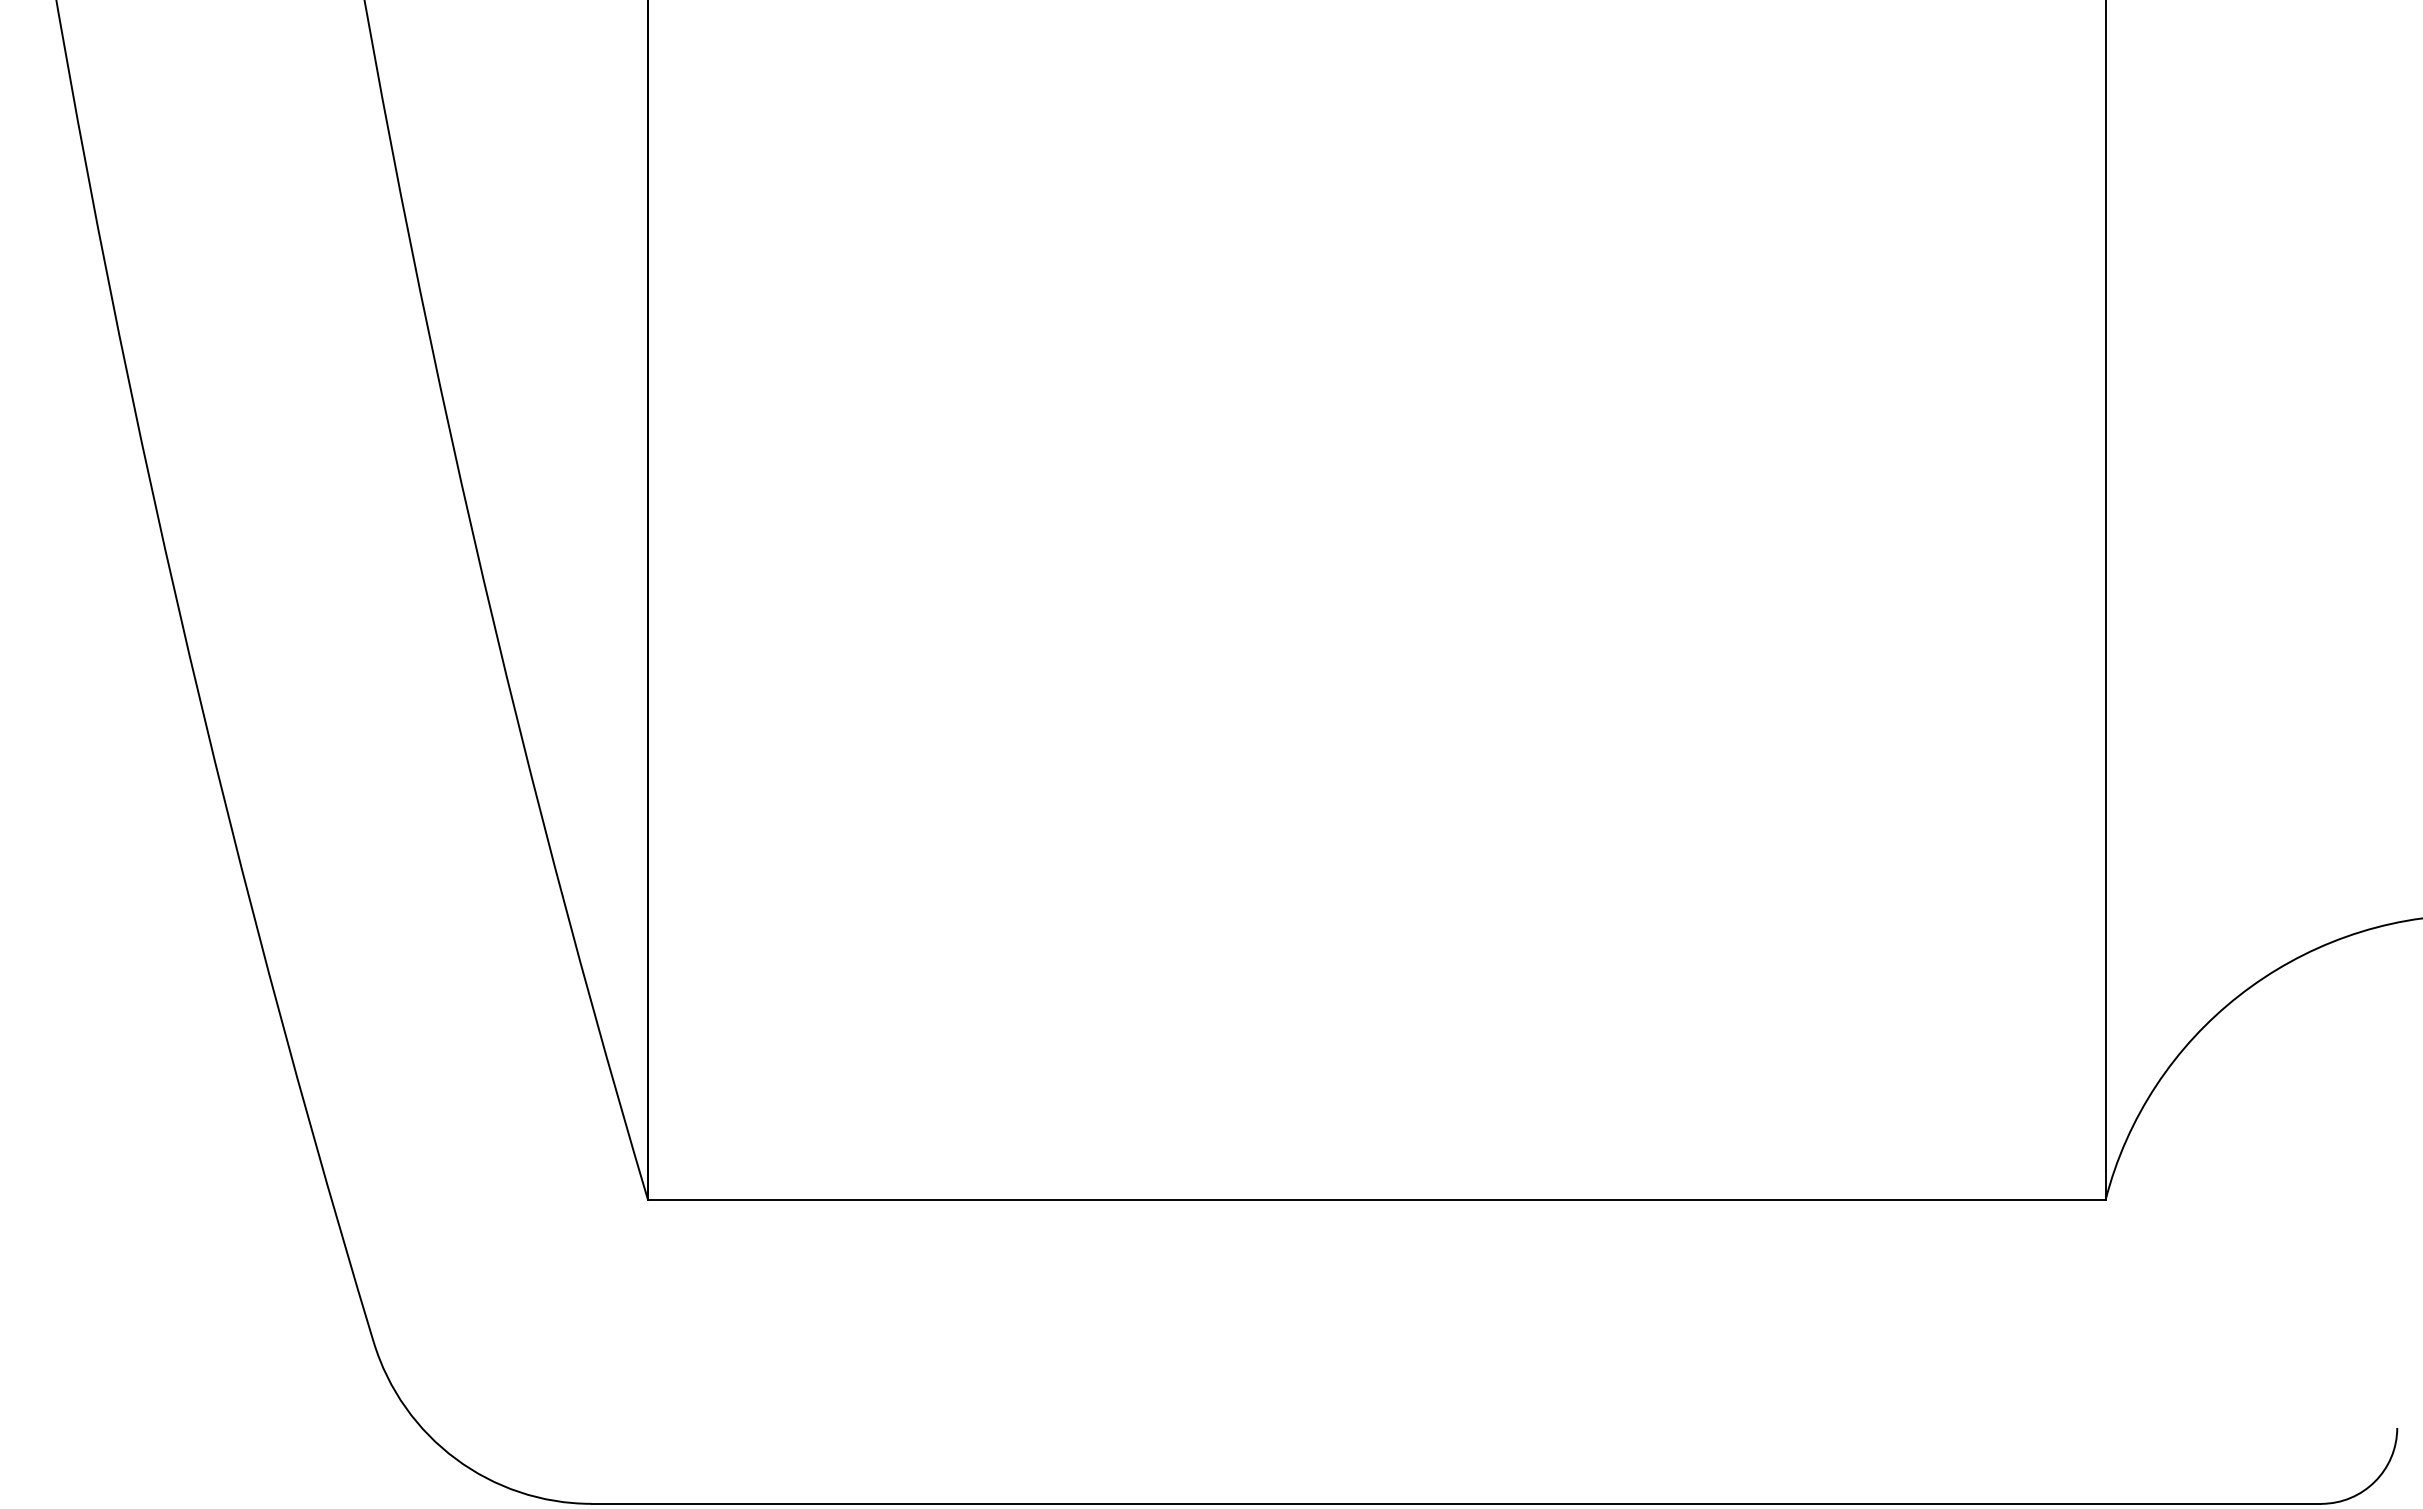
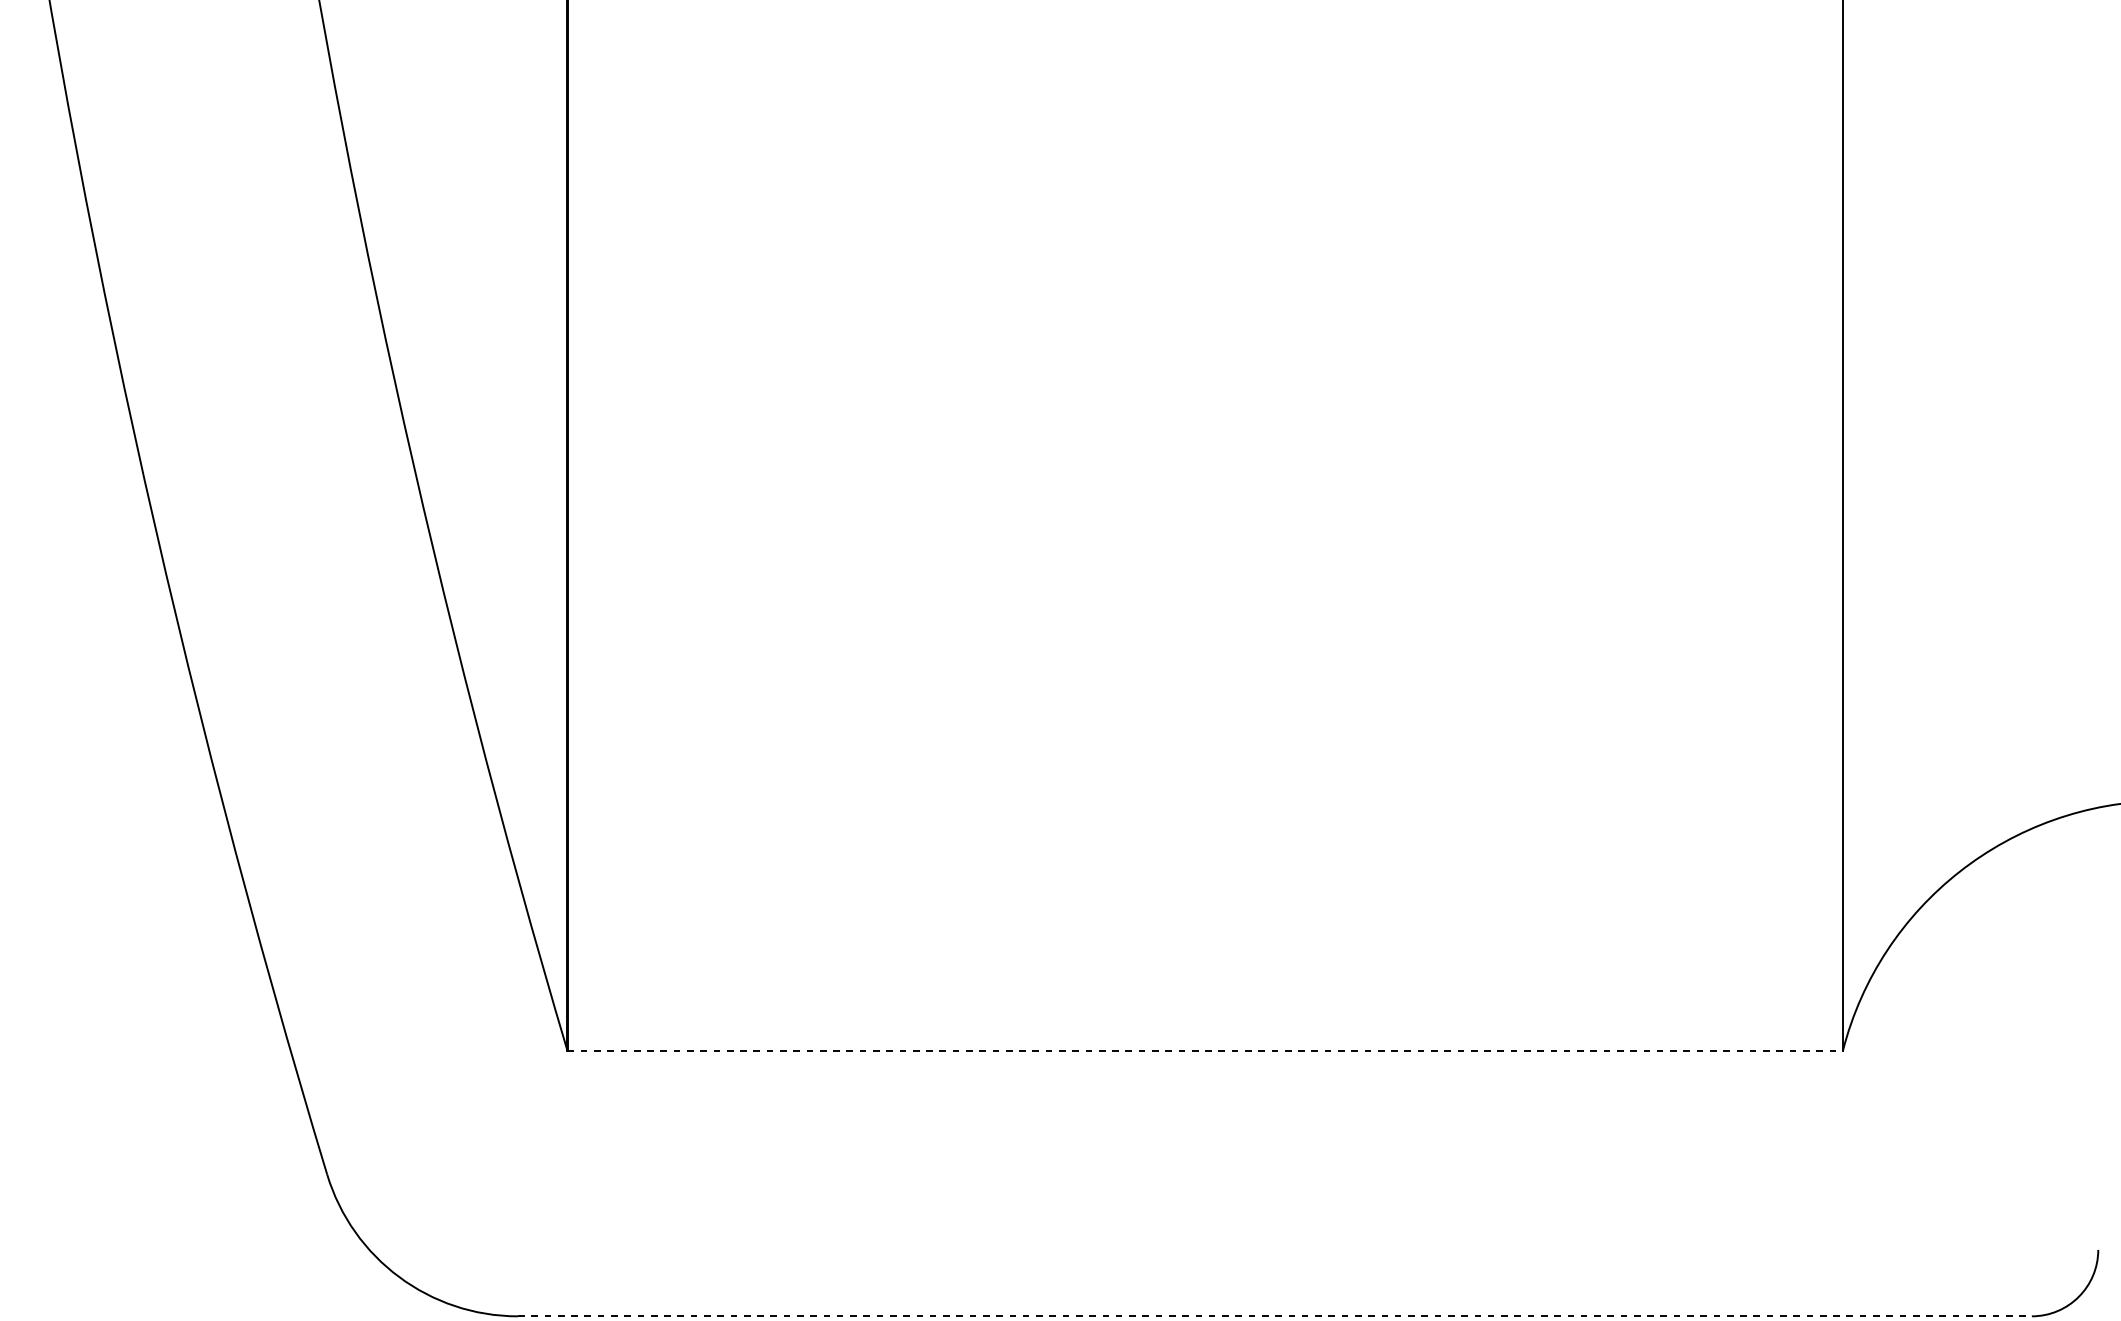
line: (1376, 1200) -> (1204, 1050), solid -> dashed
line: (1456, 1503) -> (1274, 1316), solid -> dashed

